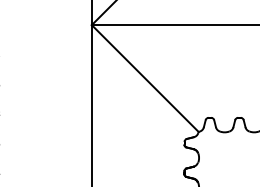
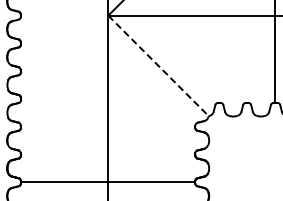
line: (145, 79) -> (158, 66), solid -> dashed

